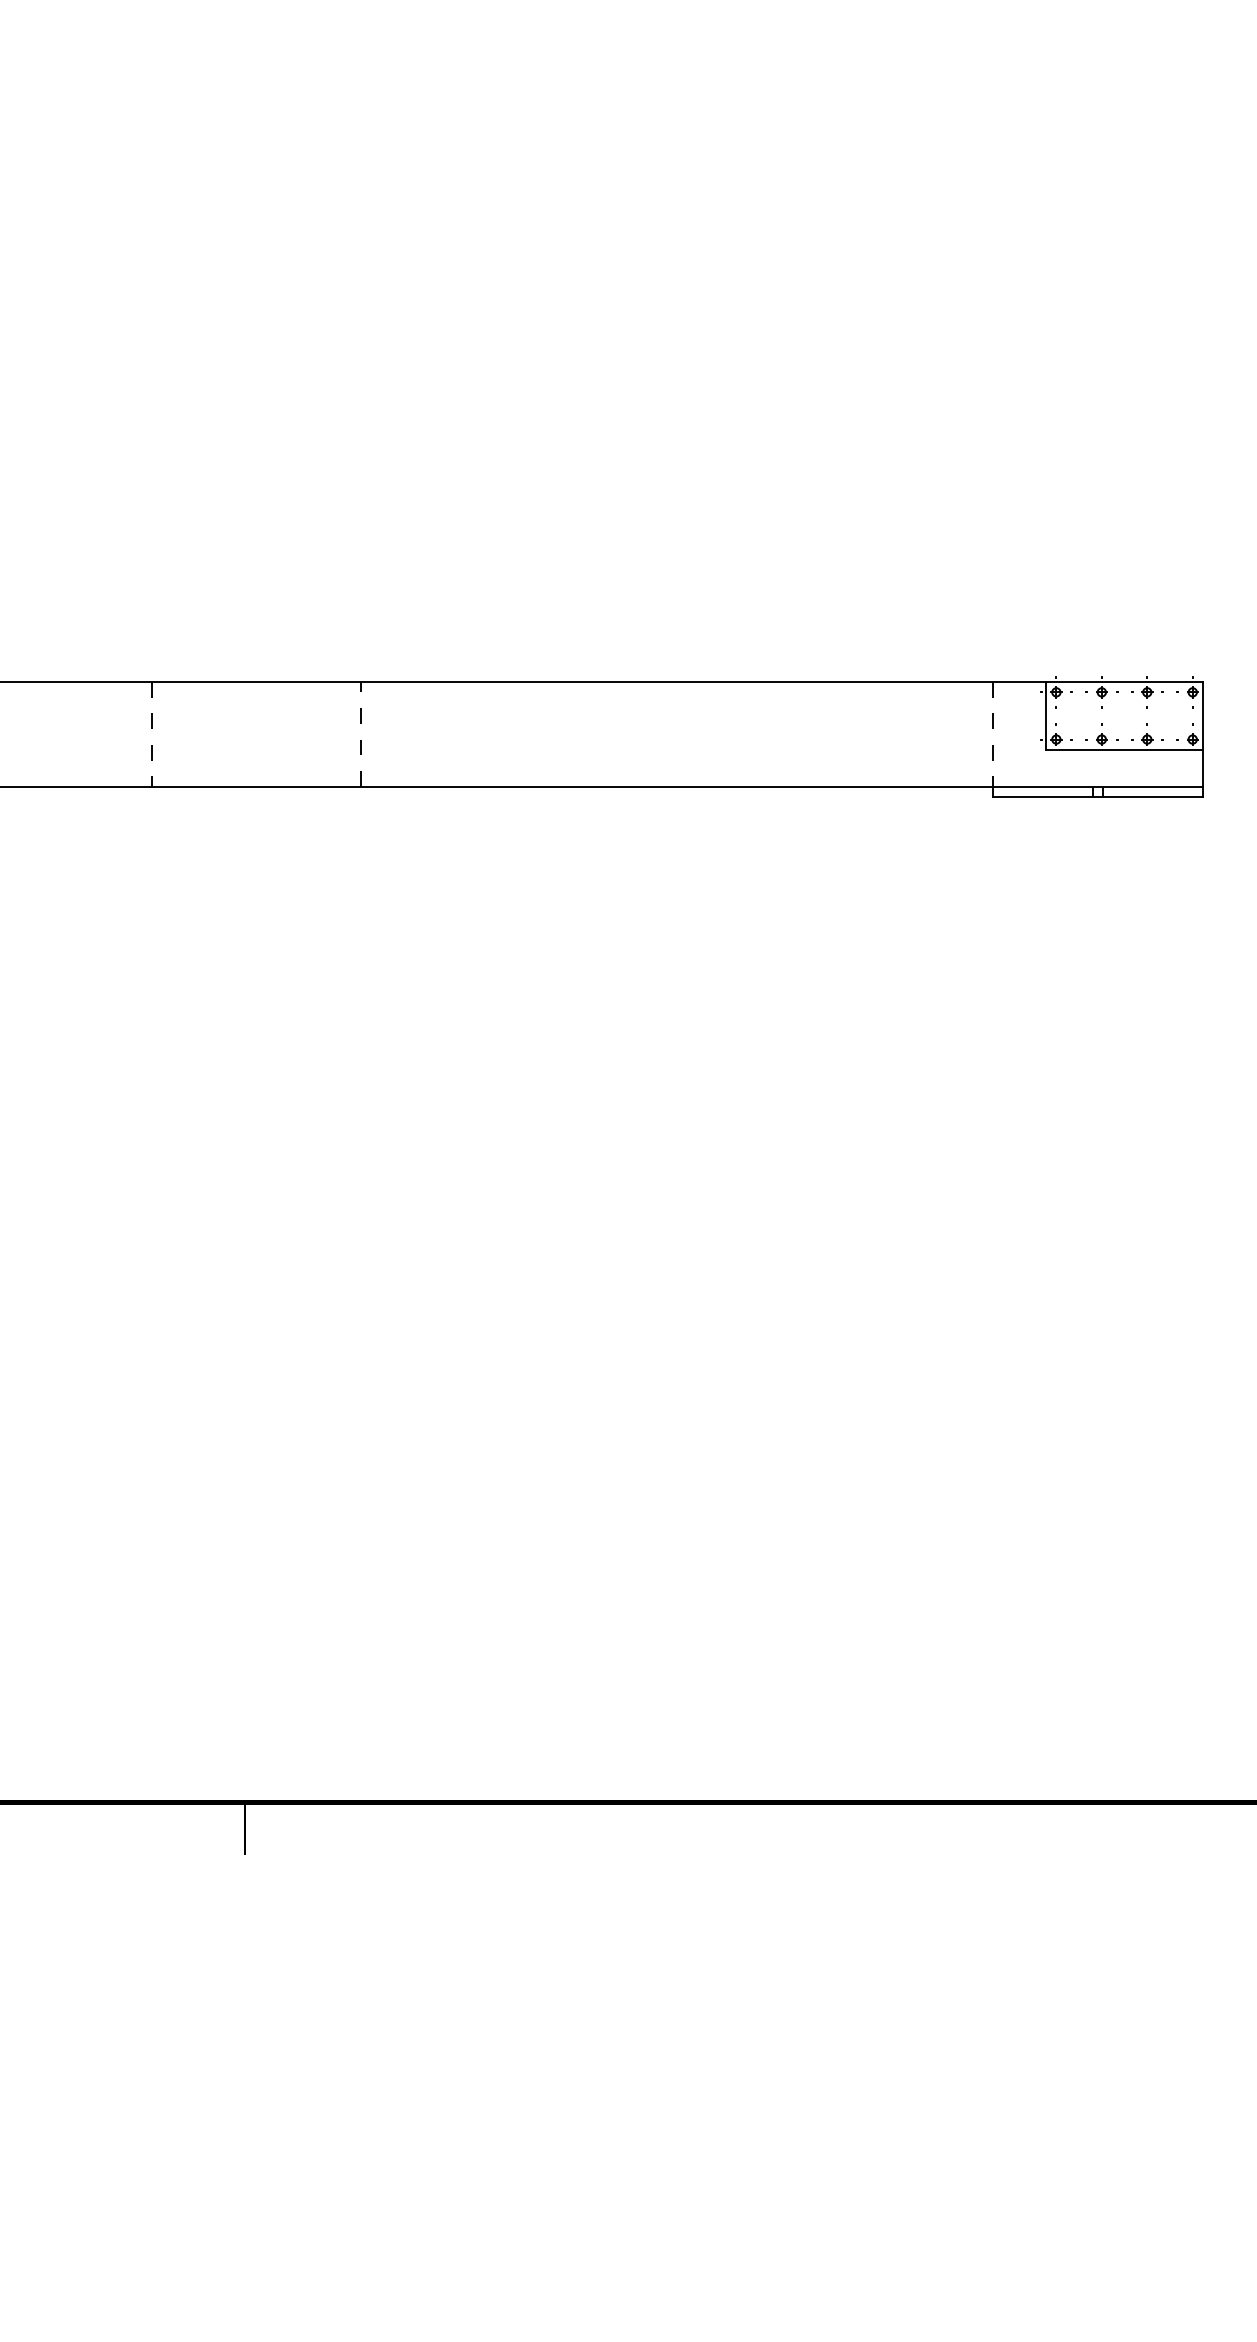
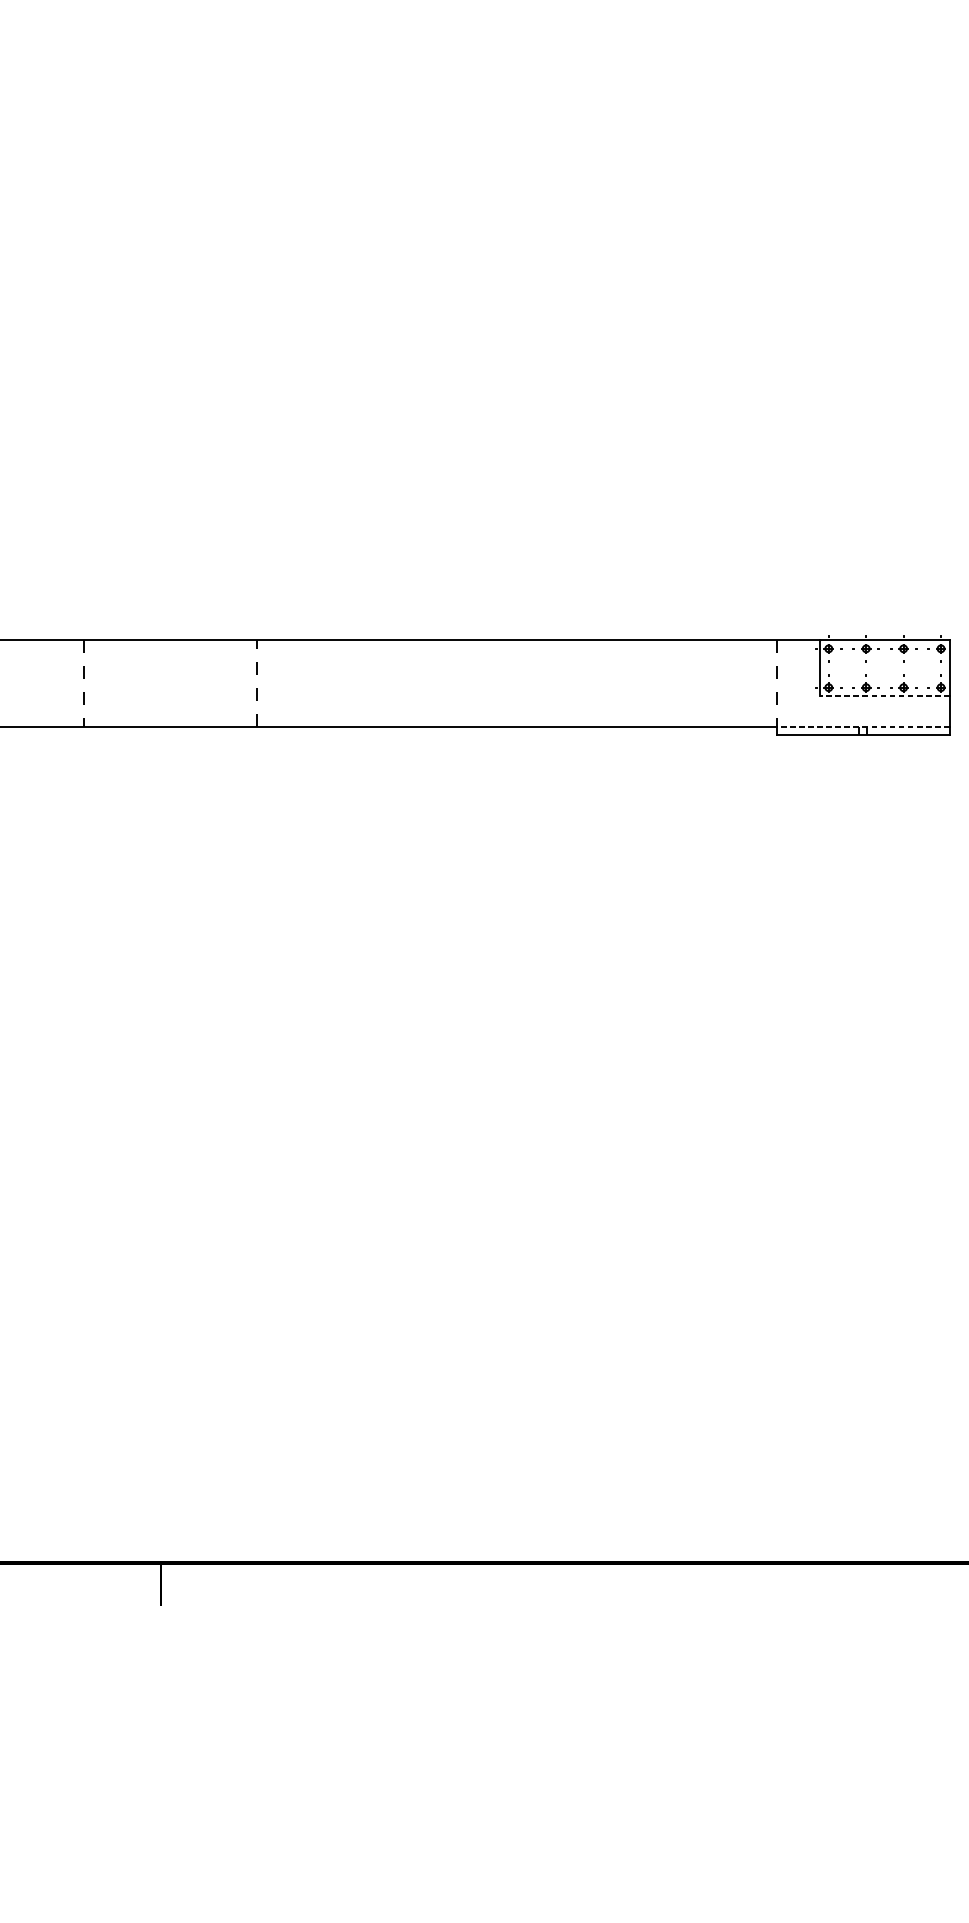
line: (1124, 750) -> (884, 696), solid -> dashed
line: (1098, 786) -> (863, 726), solid -> dashed

